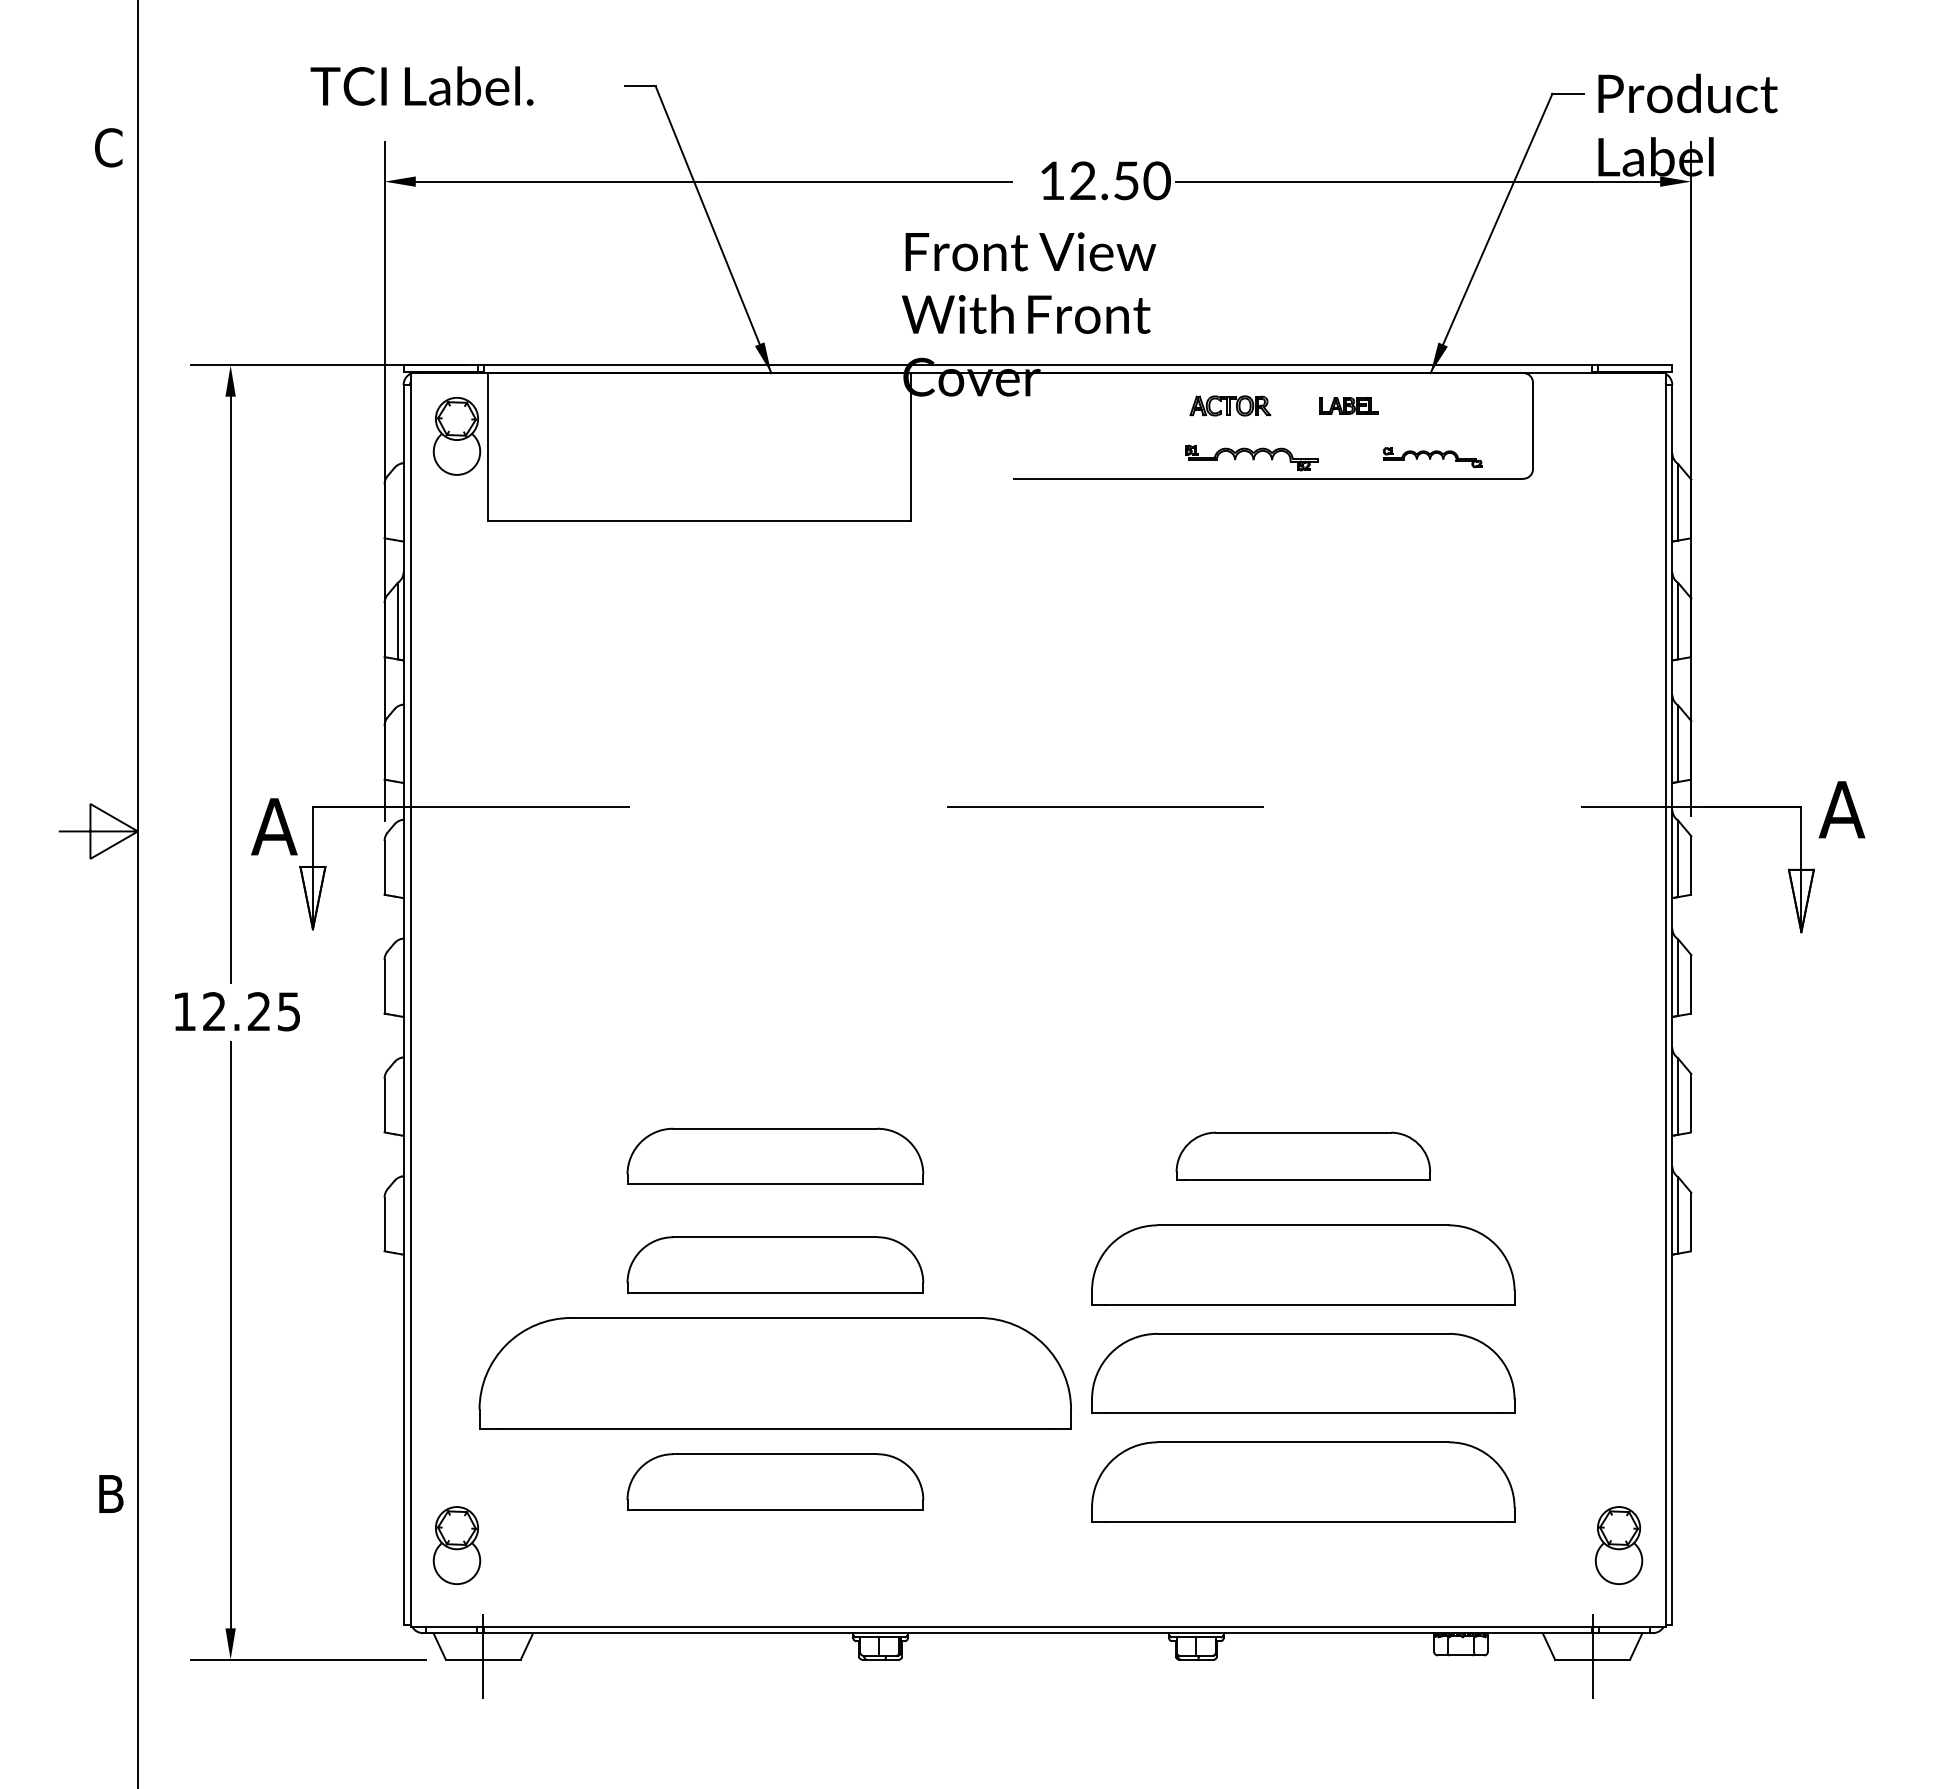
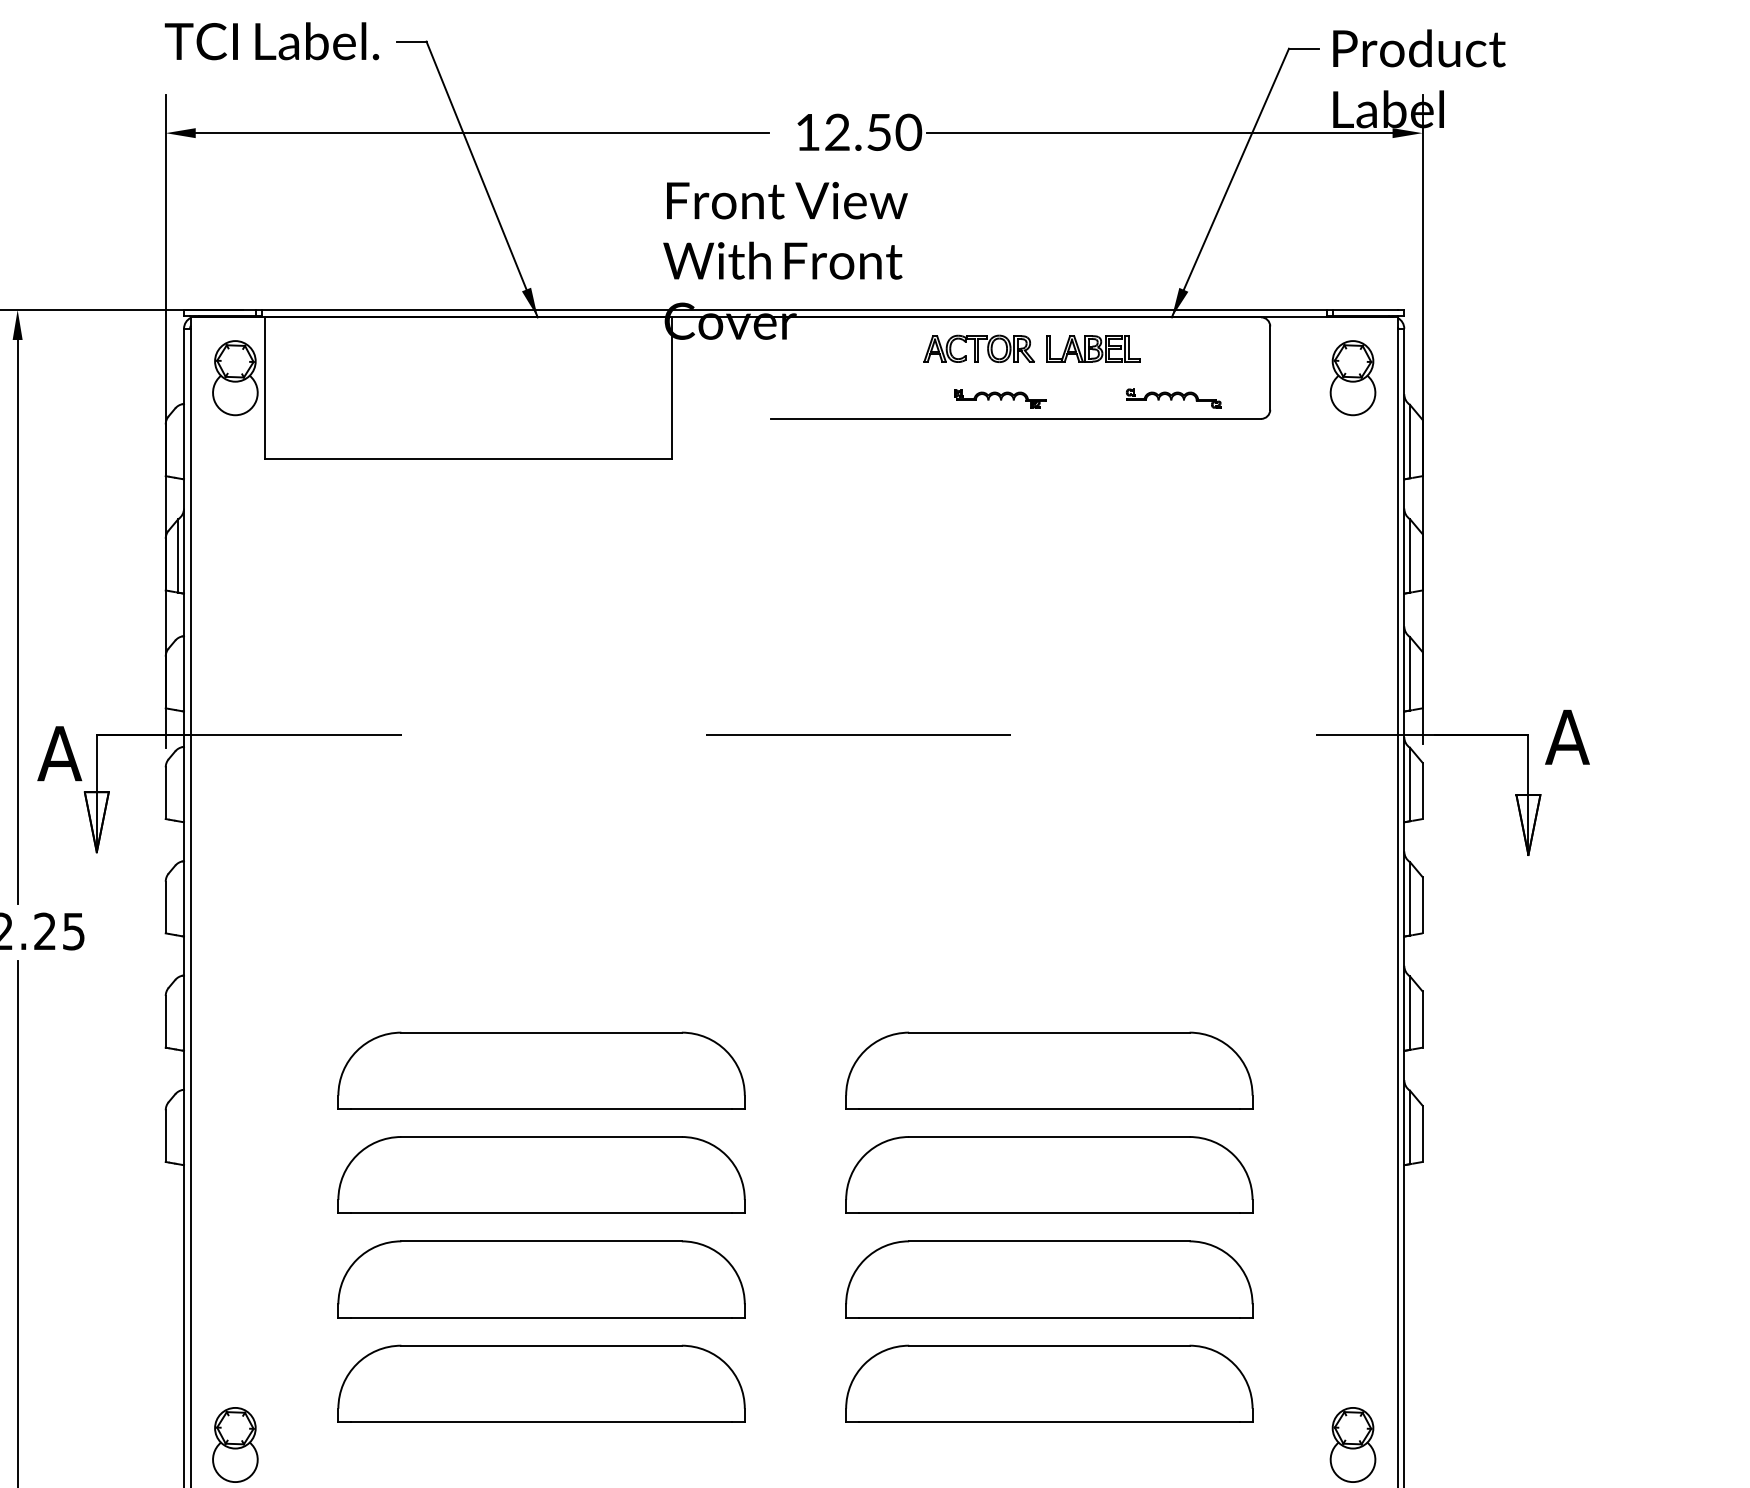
text: (421, 85) -> (271, 40), moved
part: (1230, 405) -> (979, 348), size x1.43
part: (1349, 405) -> (1093, 348), size x1.67
part: (1618, 435) -> (1352, 377), added
part: (1251, 457) -> (999, 398), size x0.71
part: (775, 1156) -> (541, 1070), size x1.43
part: (1303, 1156) -> (1049, 1070), size x1.67
part: (775, 1264) -> (541, 1174), size x1.43
part: (775, 1373) -> (541, 1279), size x0.71
part: (775, 1481) -> (541, 1383), size x1.43

